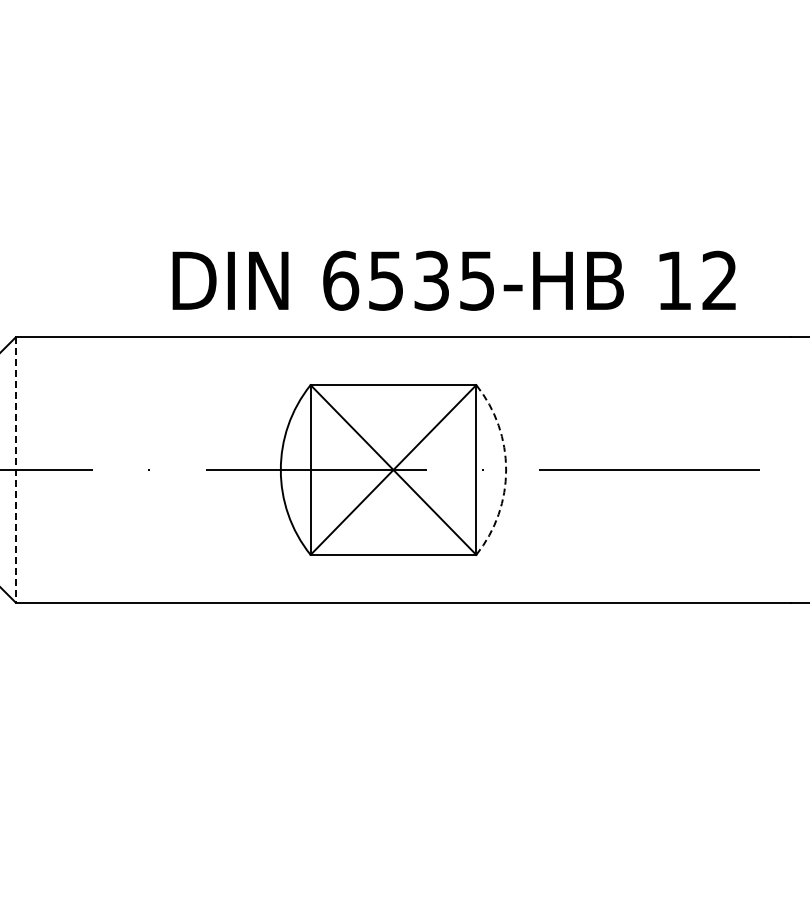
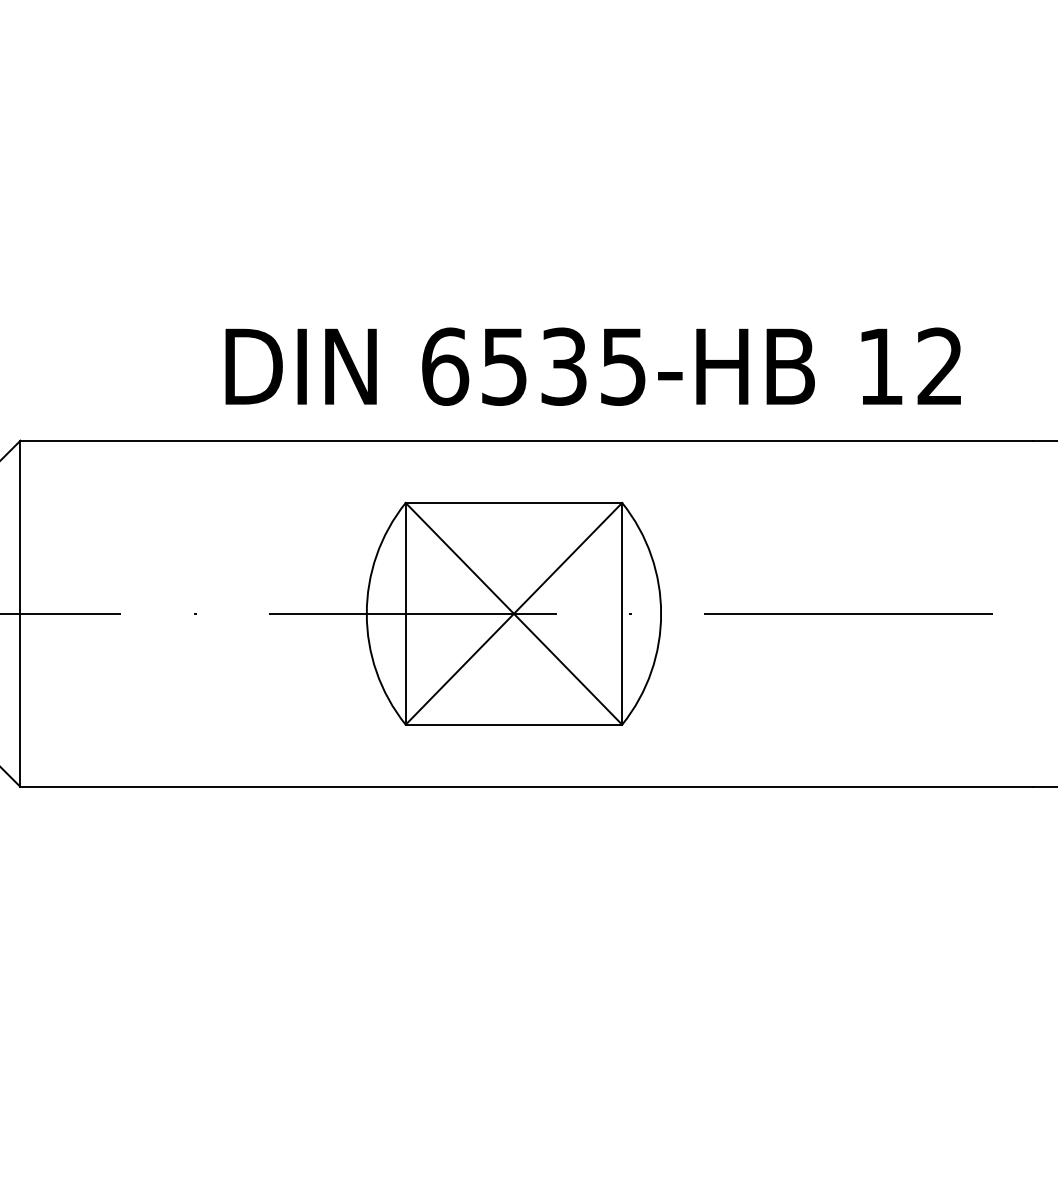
line: (15, 470) -> (20, 614), dashed -> solid
arc: (506, 470) -> (661, 614), dashed -> solid

